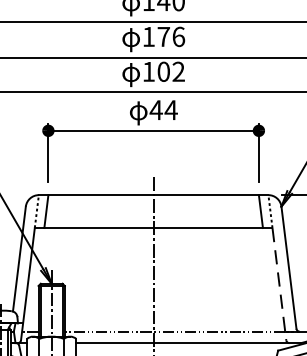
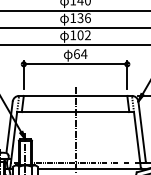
text: (163, 37) -> (80, 18), 176 -> 136
text: (155, 110) -> (76, 54), 44 -> 64
line: (279, 283) -> (137, 139), dashed -> solid

